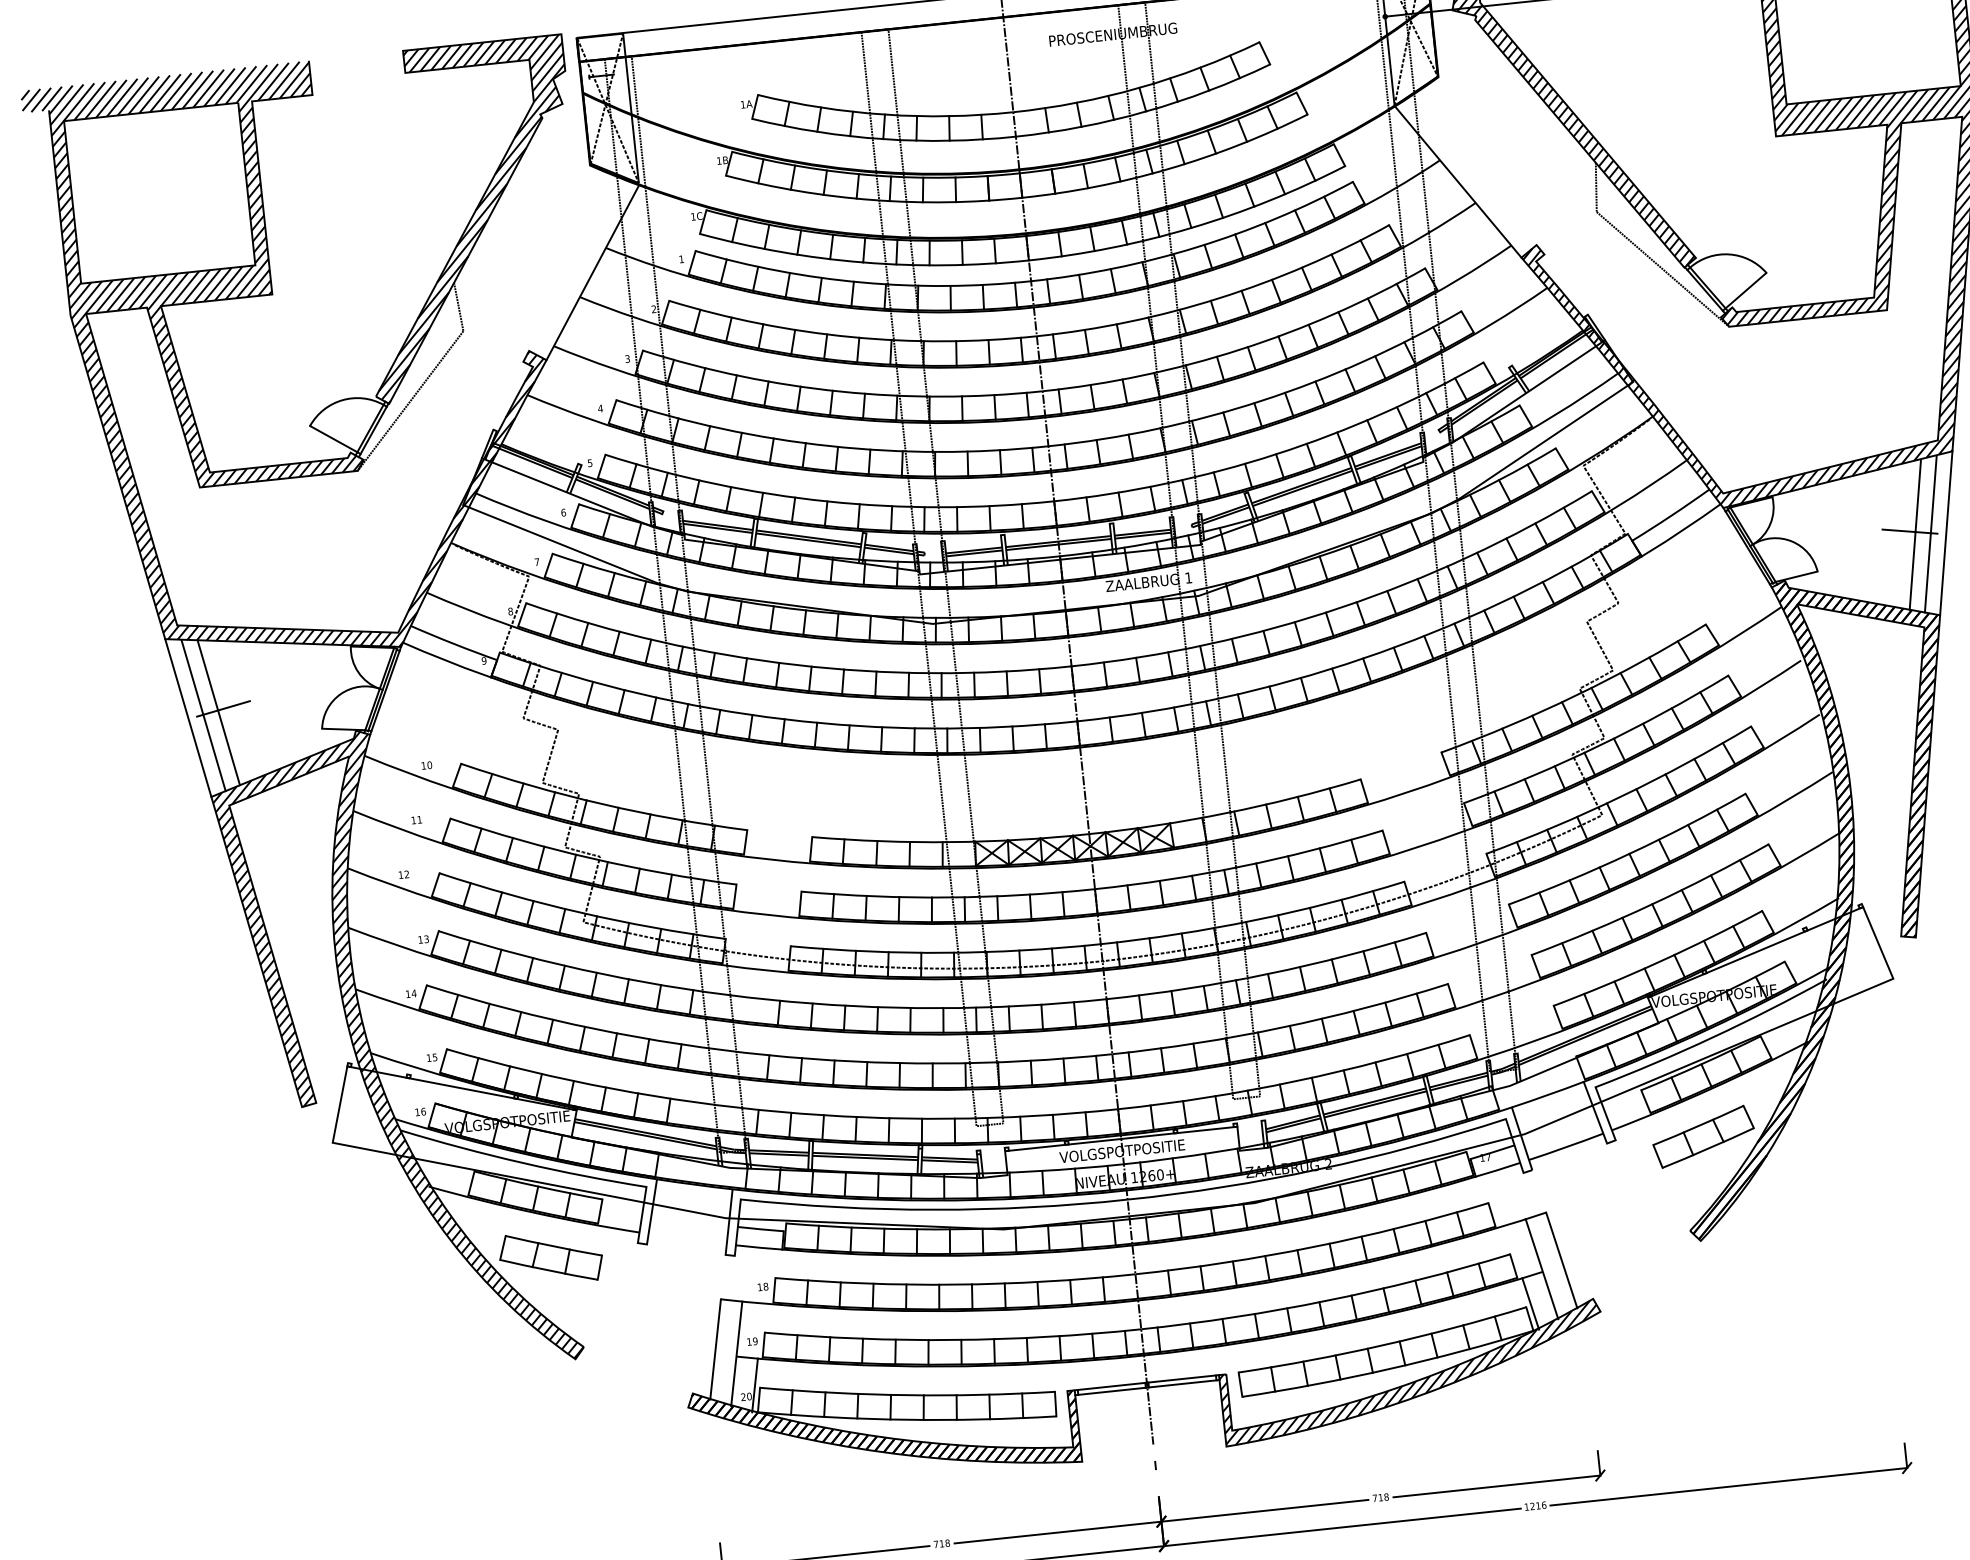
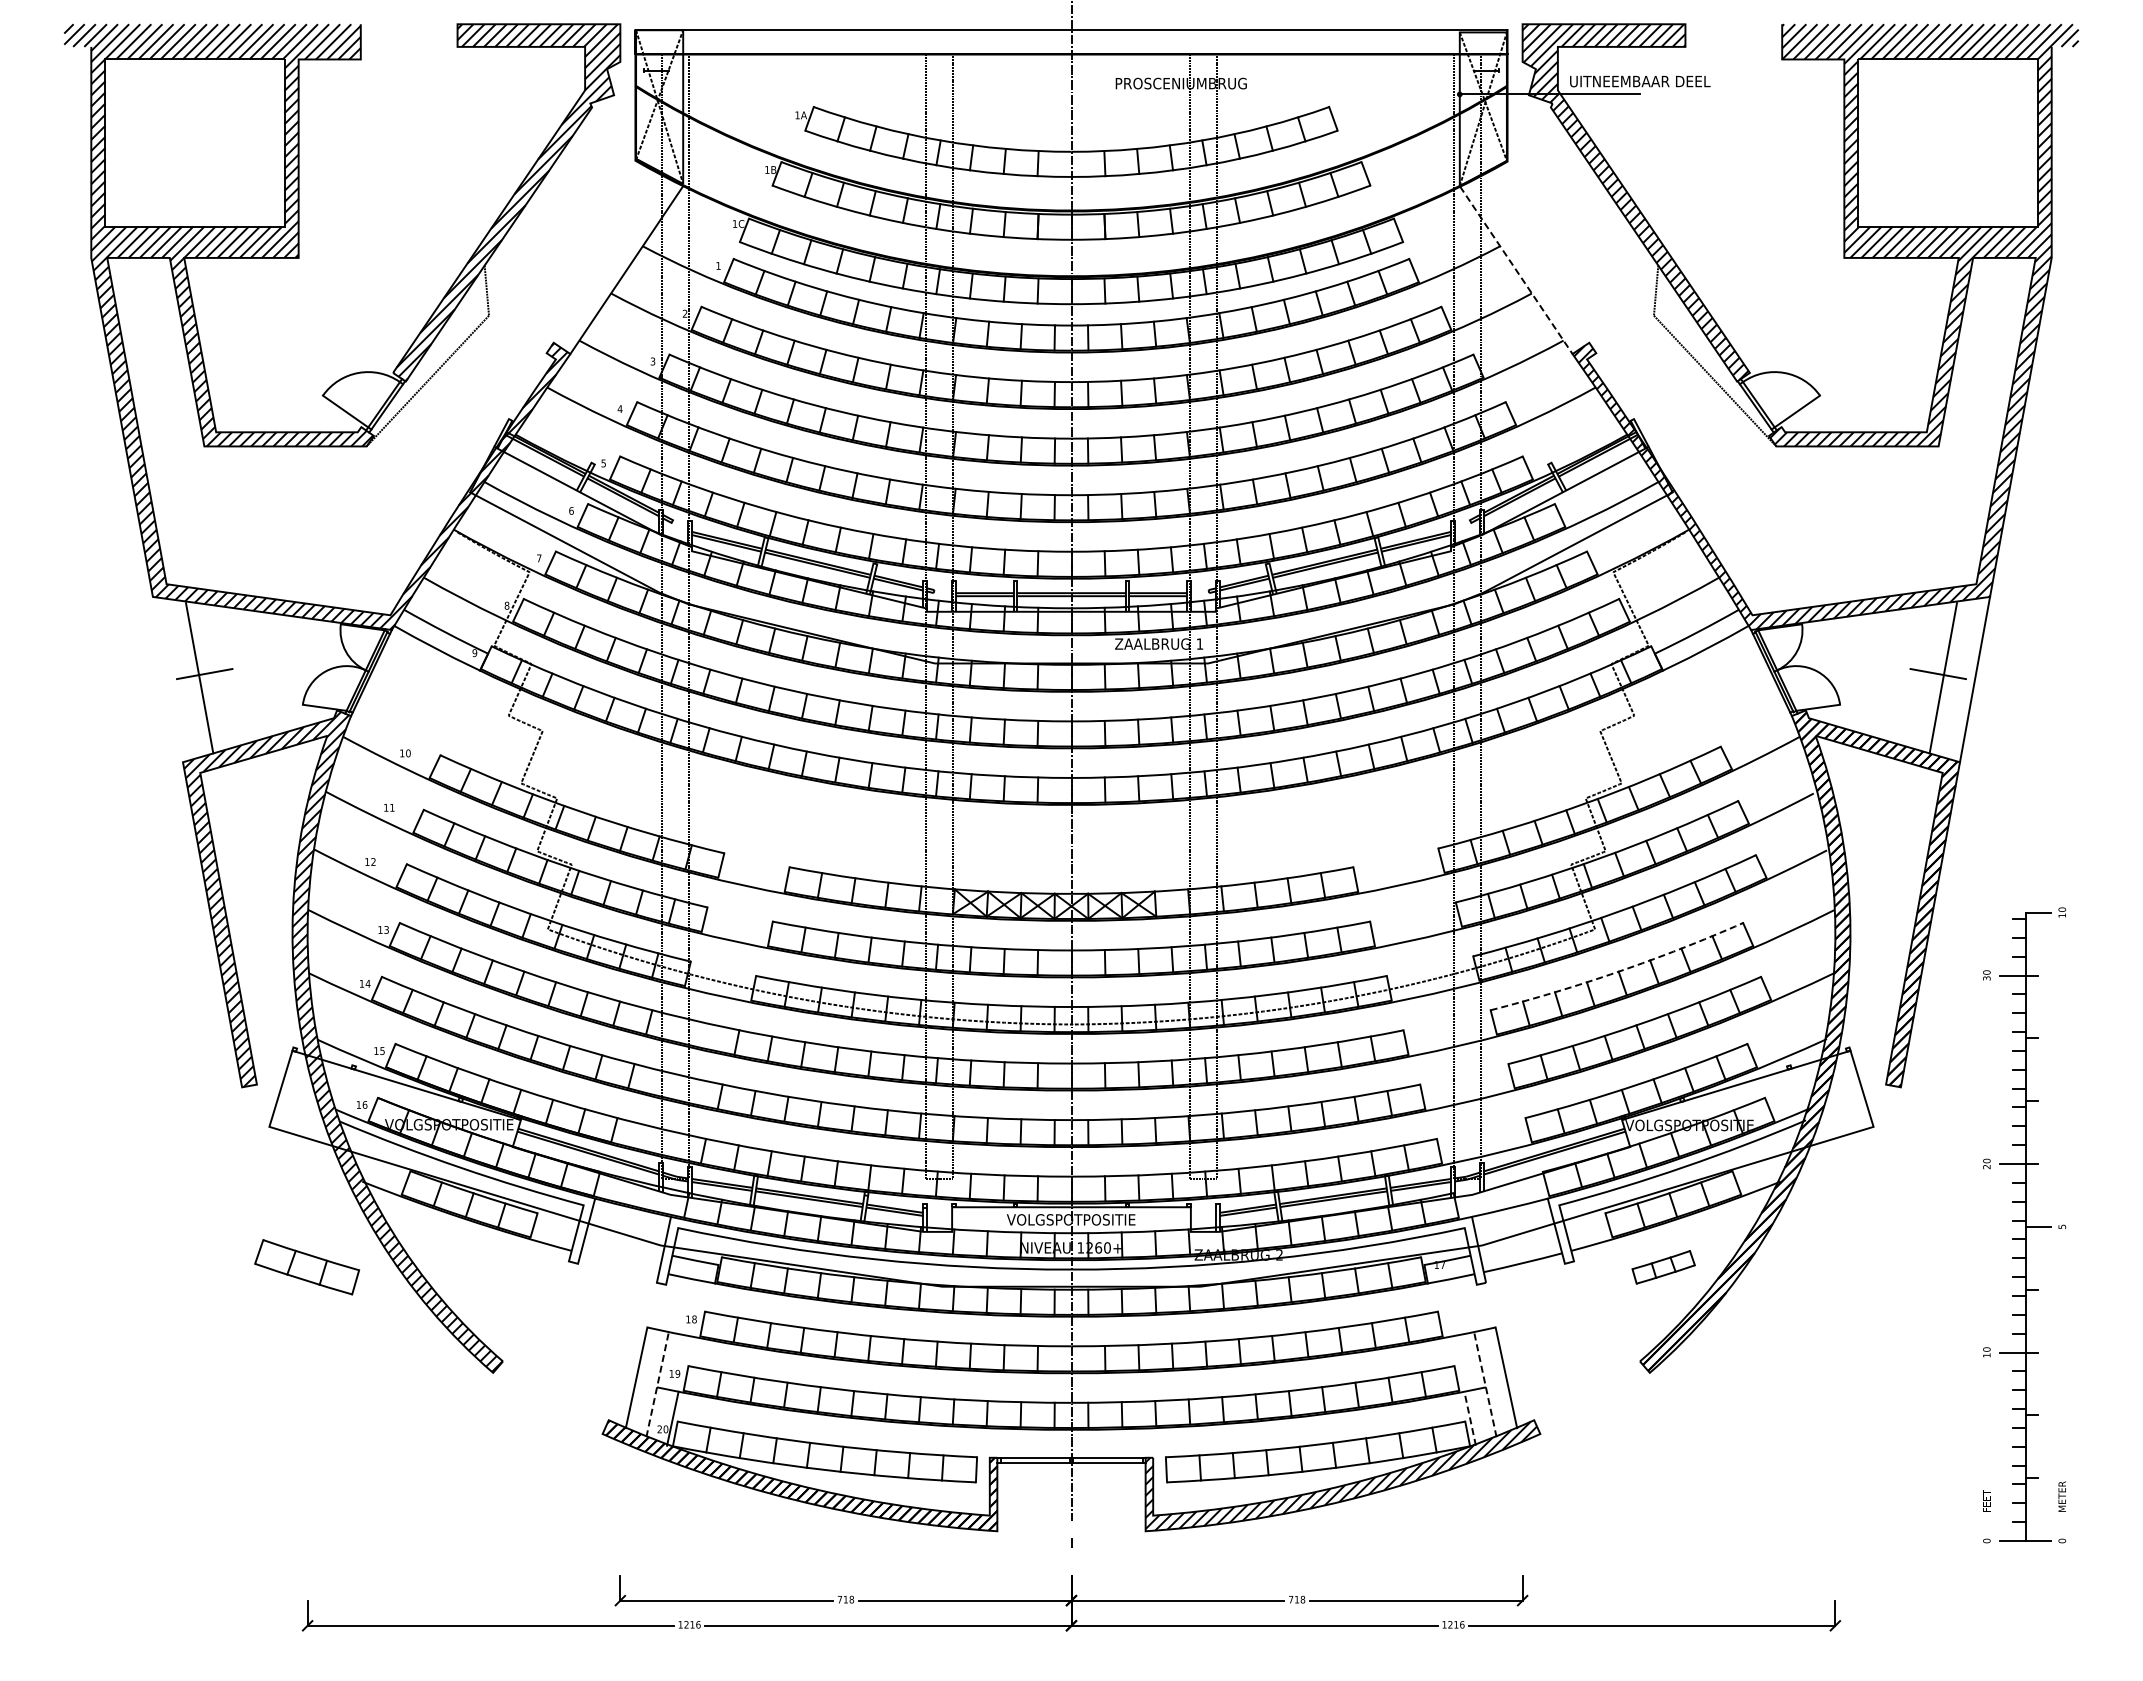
line: (1458, 182) -> (1516, 270), solid -> dashed
line: (1930, 533) -> (1958, 678), removed
line: (203, 715) -> (183, 678), removed
line: (187, 718) -> (167, 679), removed
arc: (1629, 853) -> (1618, 971), solid -> dashed
part: (1703, 1137) -> (1663, 1267), size x0.6
part: (551, 1258) -> (307, 1267), moved
line: (1542, 1269) -> (1485, 1384), solid -> dashed
line: (1531, 1303) -> (1470, 1418), solid -> dashed
line: (736, 1353) -> (657, 1384), solid -> dashed

